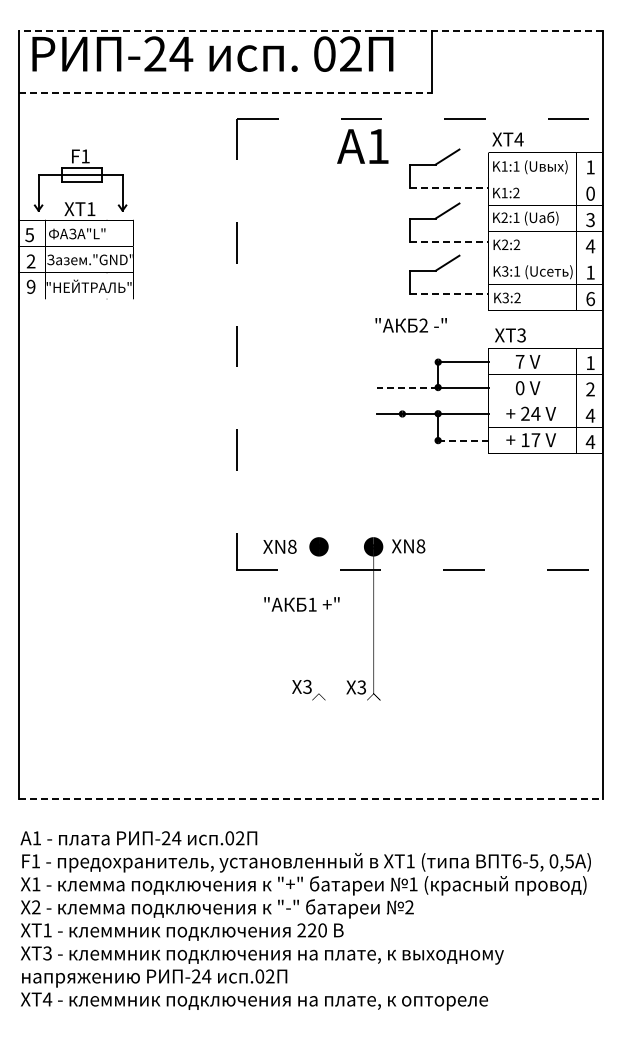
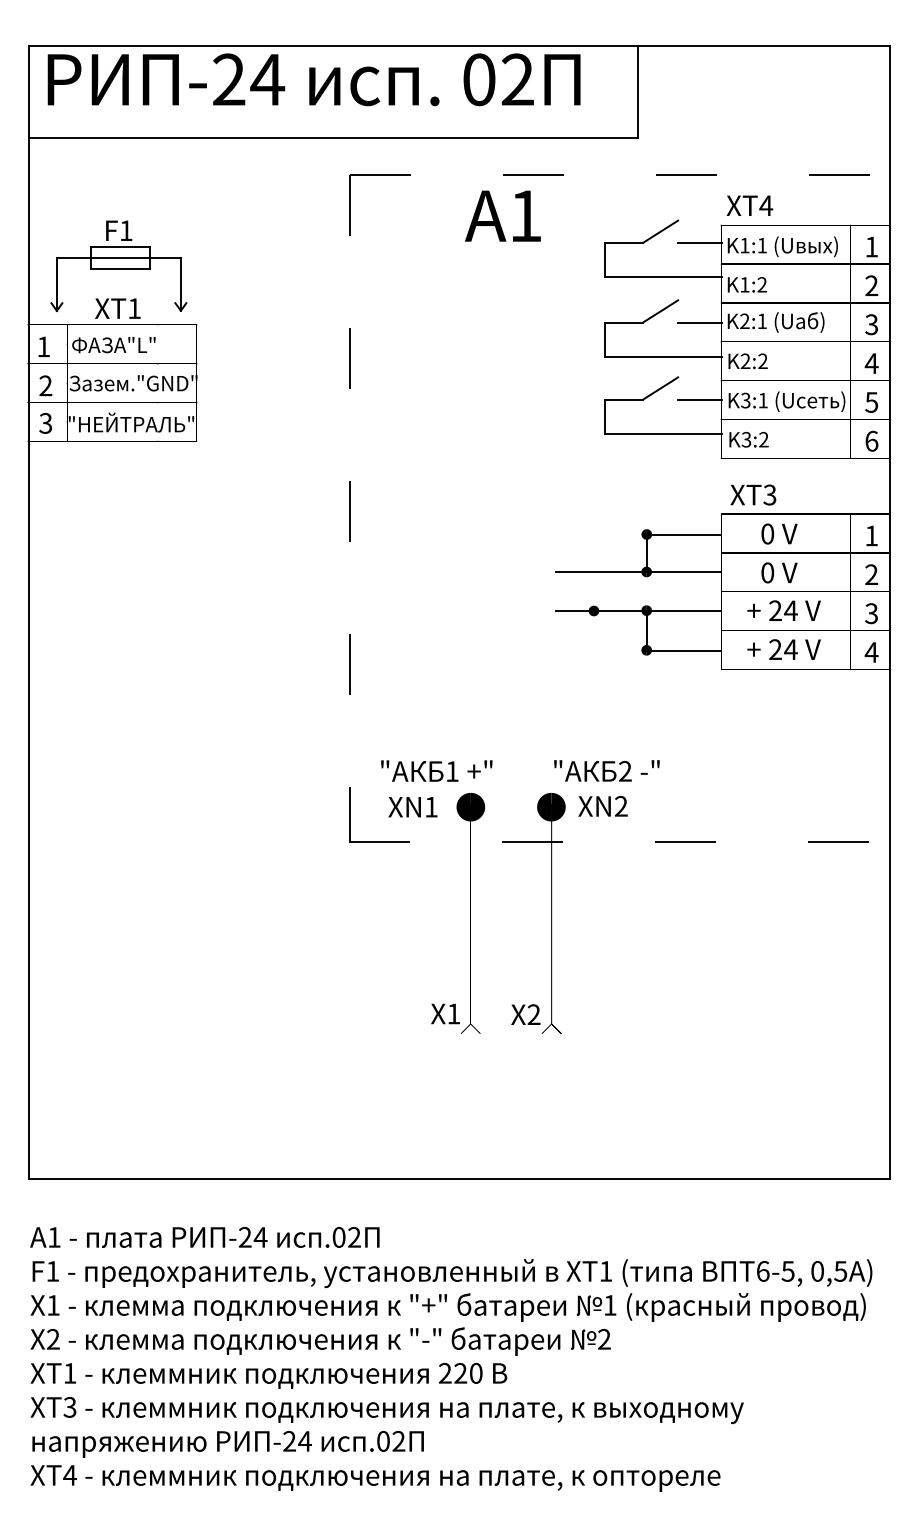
line: (311, 31) -> (459, 46), dashed -> solid
line: (226, 93) -> (334, 137), dashed -> solid
text: (362, 146) -> (502, 216), moved
line: (474, 164) -> (700, 242), added
line: (449, 188) -> (663, 278), dashed -> solid
text: (590, 193) -> (871, 285), 0 -> 2
line: (474, 218) -> (700, 322), added
text: (29, 235) -> (43, 347), 5 -> 1
line: (449, 242) -> (663, 357), dashed -> solid
line: (474, 270) -> (700, 399), added
text: (590, 272) -> (871, 402), 1 -> 5
text: (30, 286) -> (44, 422), 9 -> 3
line: (449, 294) -> (663, 434), dashed -> solid
text: (410, 325) -> (605, 771), moved
text: (519, 361) -> (766, 533), 7 -> 0
line: (407, 387) -> (601, 571), dashed -> solid
text: (590, 415) -> (871, 613), 4 -> 3
line: (463, 440) -> (684, 650), dashed -> solid
text: (530, 440) -> (783, 650), 17 -> 24
text: (292, 546) -> (431, 806), XN8 -> XN1
text: (420, 546) -> (620, 806), XN8 -> XN2
text: (301, 604) -> (436, 771), moved
text: (307, 686) -> (453, 1013), X3 -> X1
text: (361, 687) -> (533, 1014), X3 -> X2
line: (311, 798) -> (459, 1178), dashed -> solid

